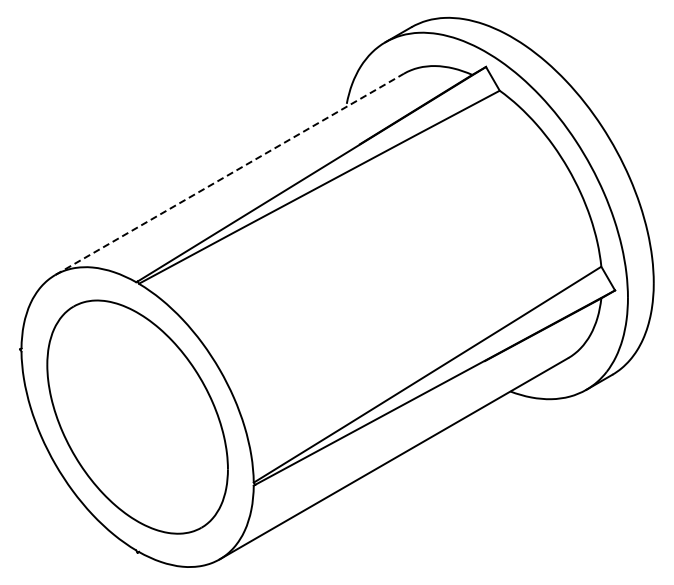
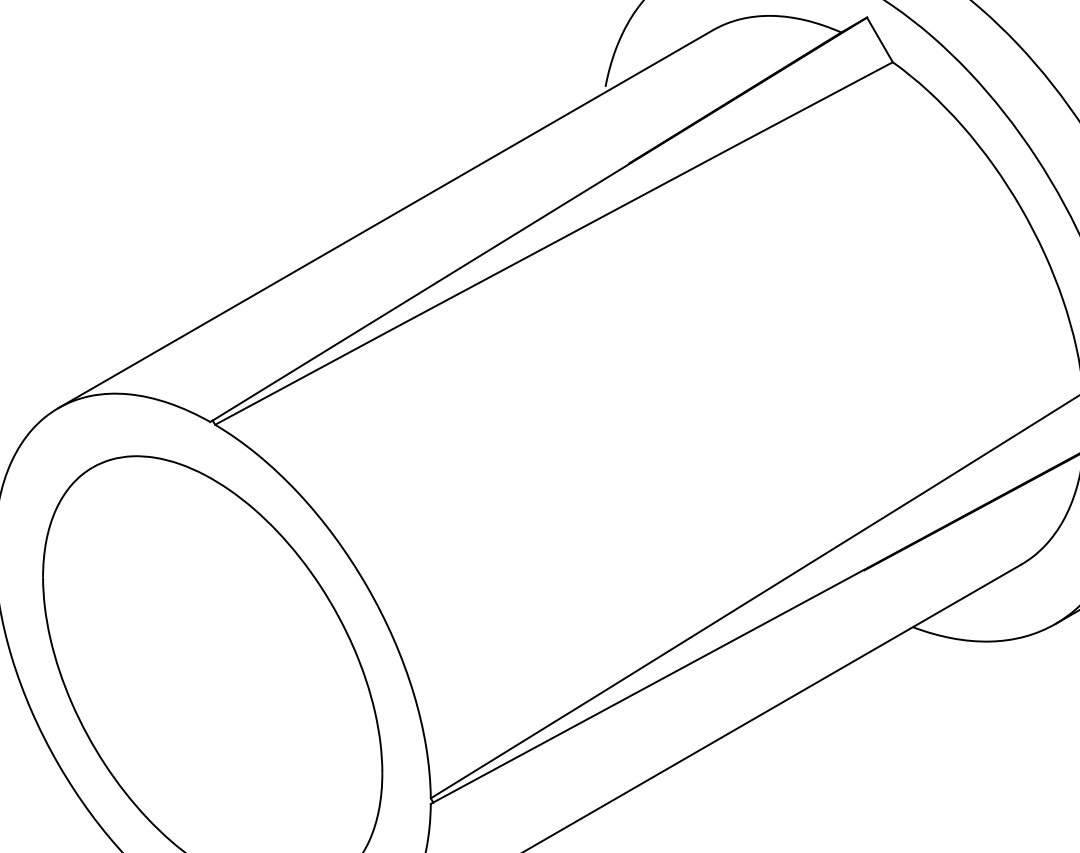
line: (230, 174) -> (387, 219), dashed -> solid

